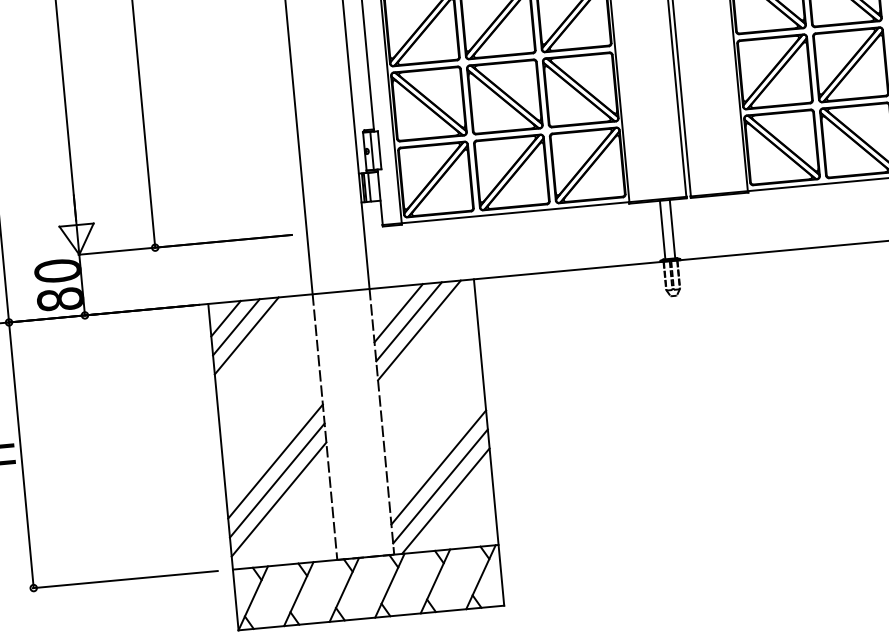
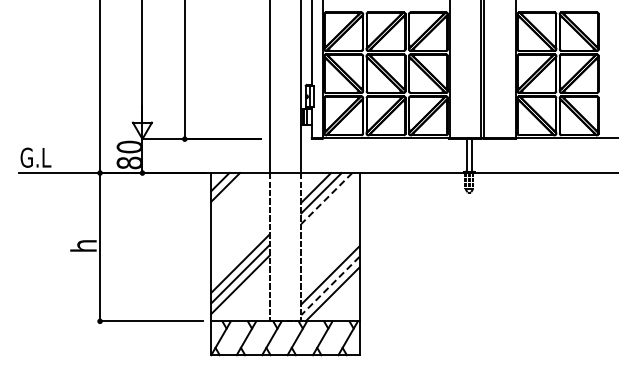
line: (418, 330) -> (326, 198), solid -> dashed
line: (245, 335) -> (230, 192), removed
line: (440, 487) -> (330, 286), solid -> dashed

